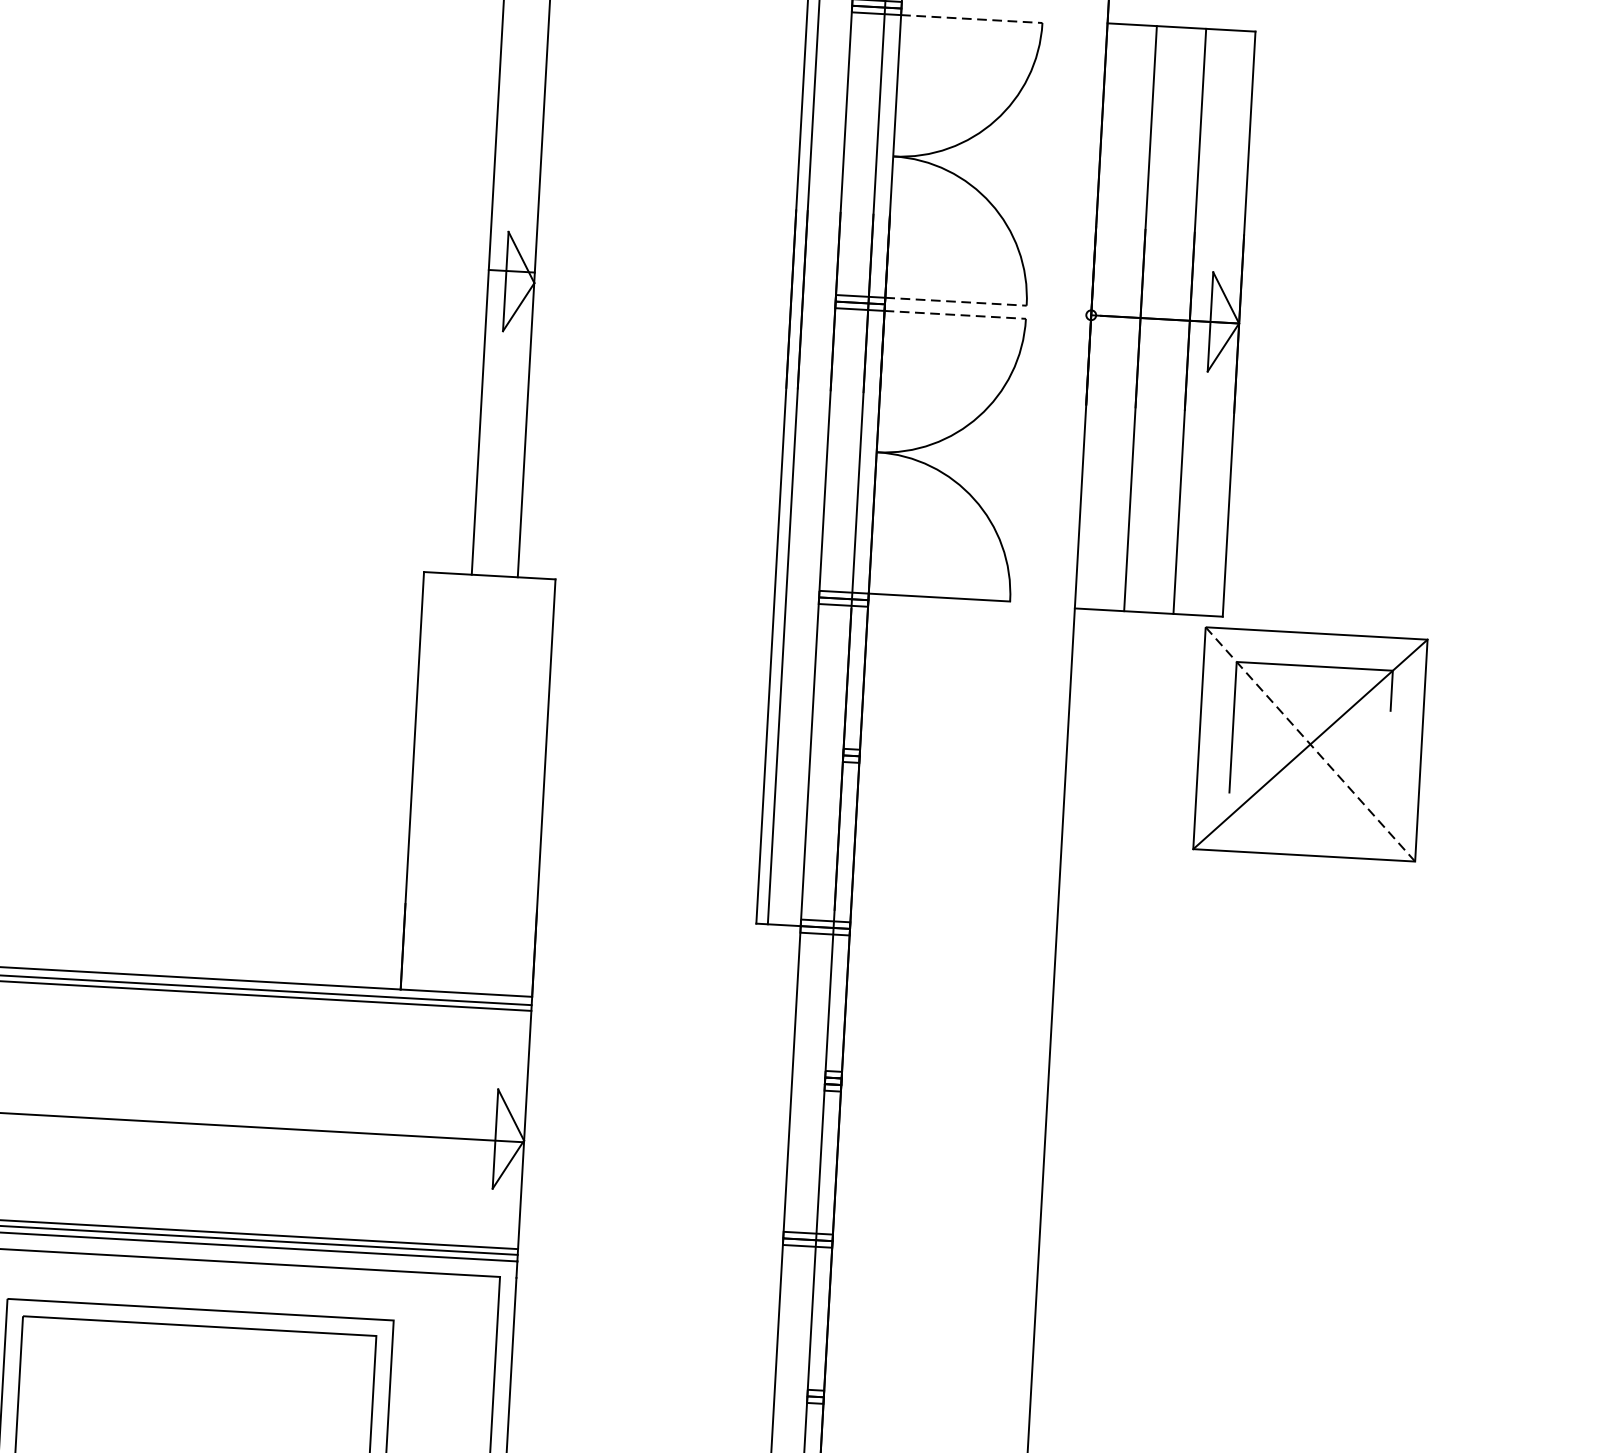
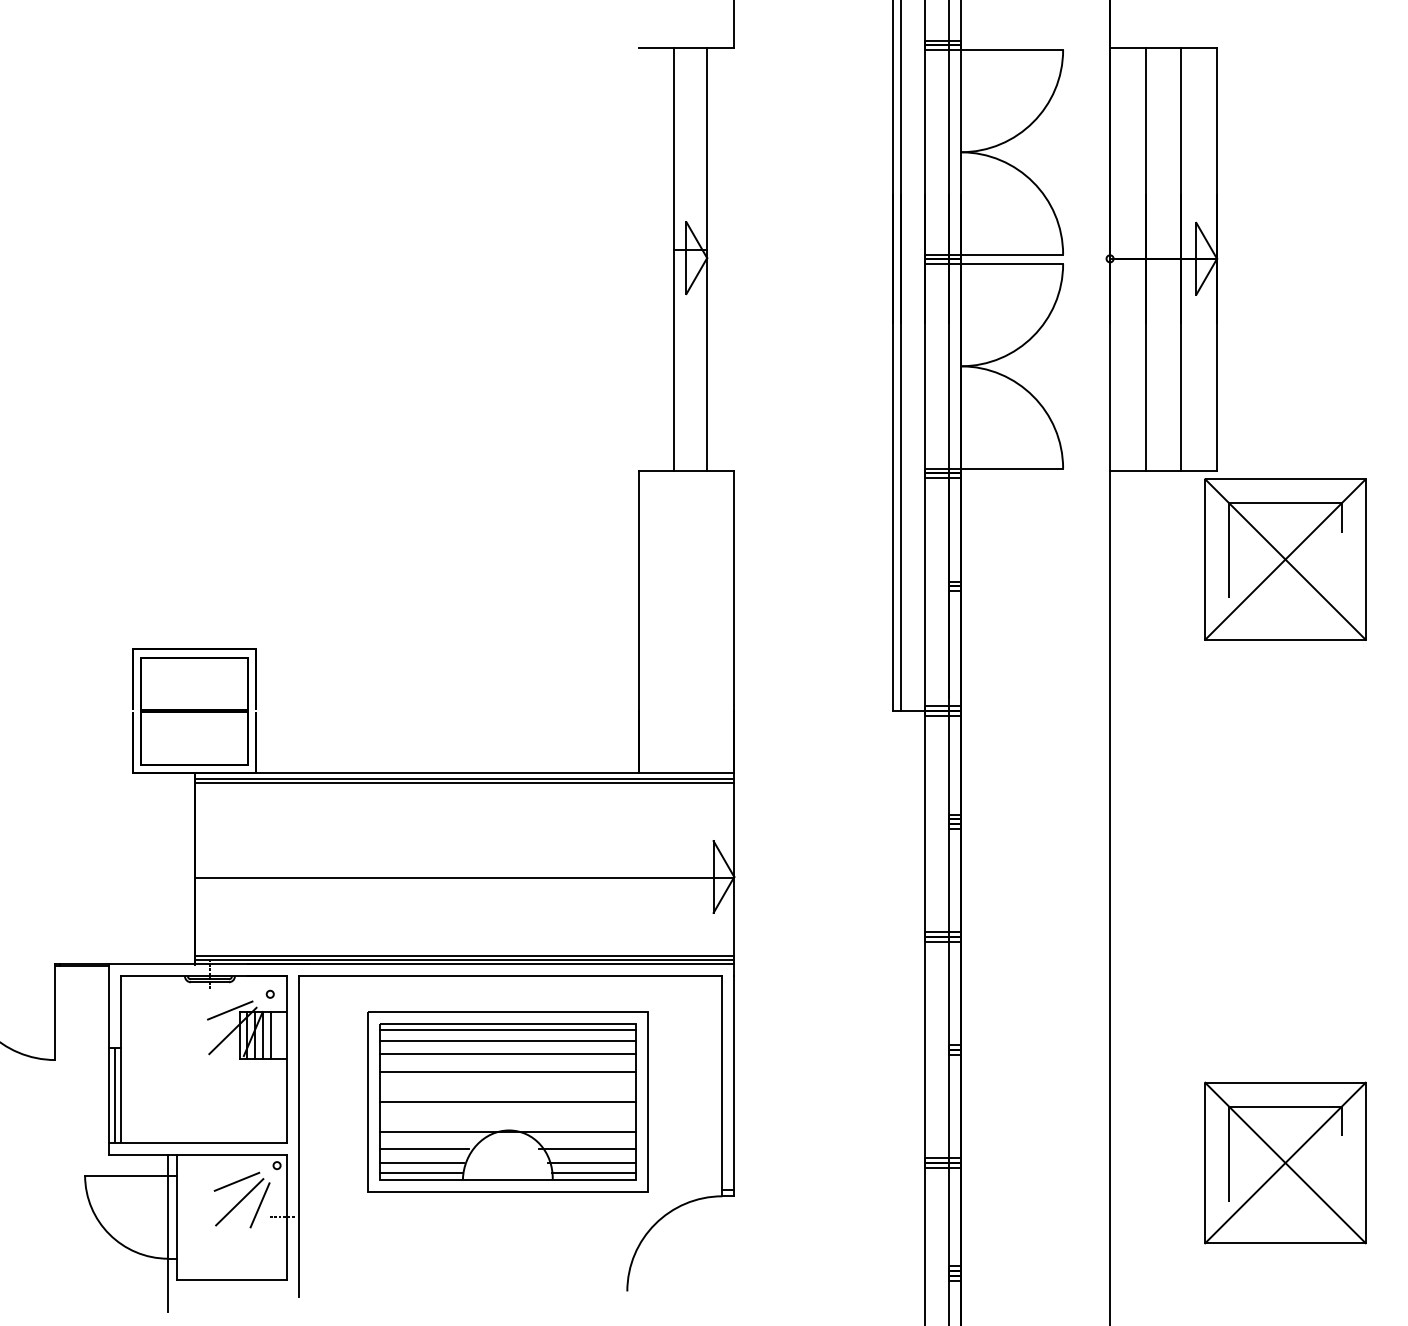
line: (972, 19) -> (1012, 50), dashed -> solid
line: (956, 301) -> (1012, 254), dashed -> solid
line: (955, 315) -> (1012, 264), dashed -> solid
line: (1310, 744) -> (1285, 559), dashed -> solid
line: (198, 1335) -> (507, 1030), added
line: (197, 1349) -> (507, 1040), added
line: (196, 1368) -> (507, 1054), added
line: (195, 1391) -> (507, 1071), added
line: (193, 1433) -> (507, 1101), added

